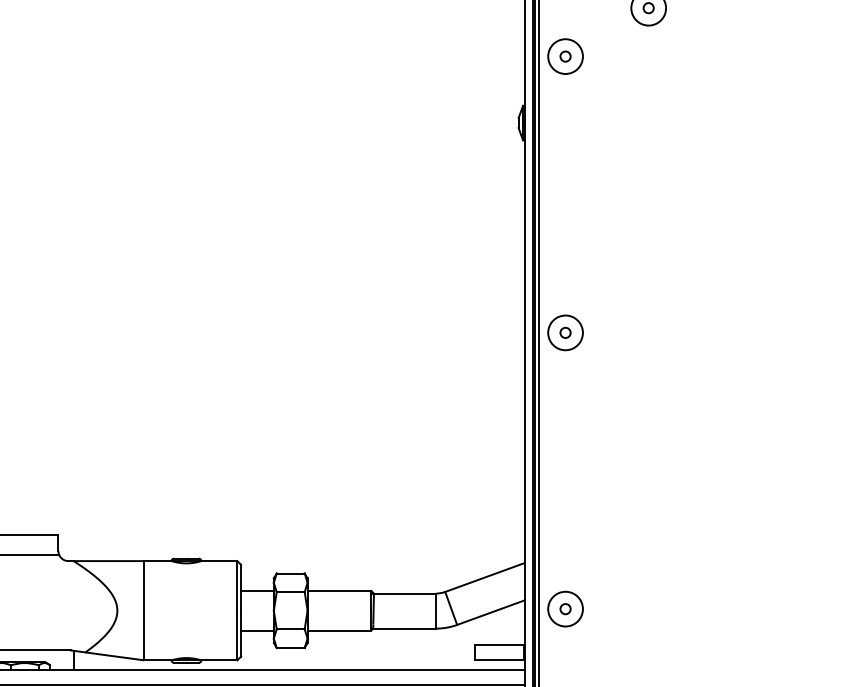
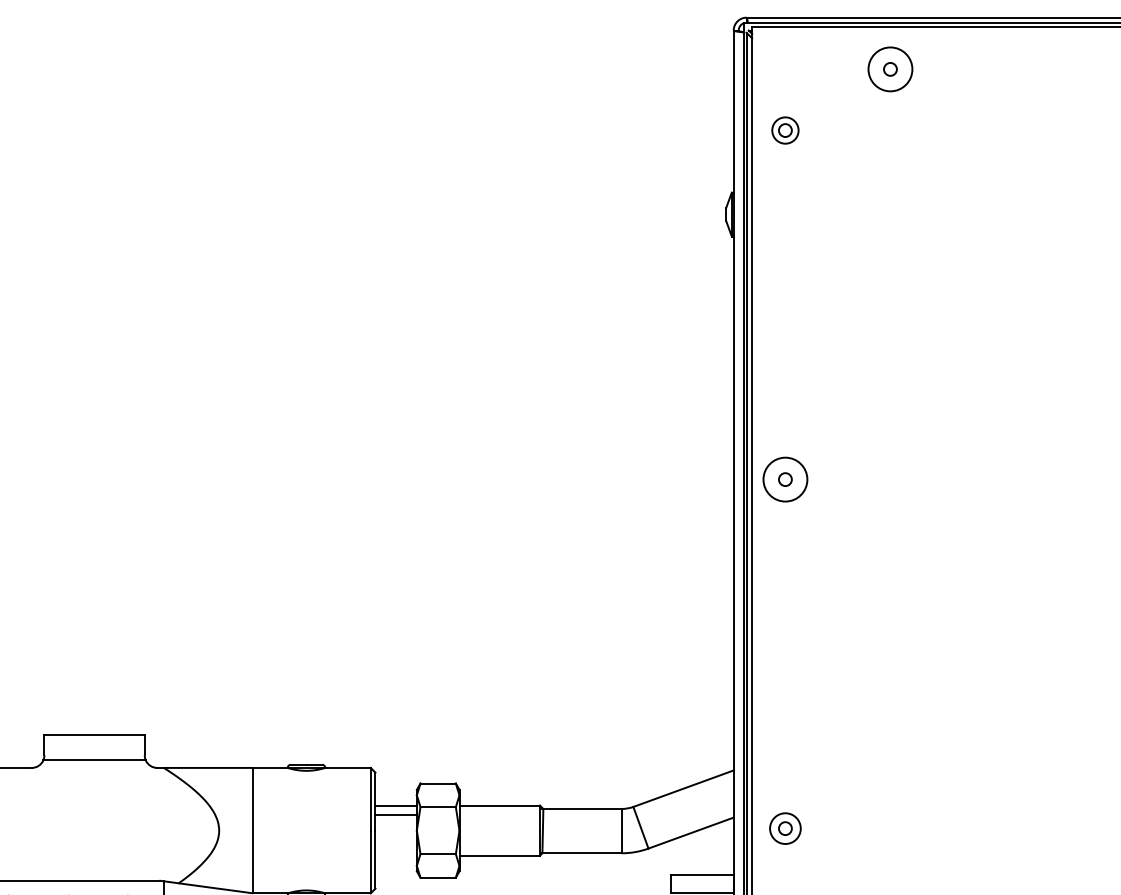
circle: (565, 56) -> (785, 130), size x0.6
circle: (565, 609) -> (785, 828), size x0.7
line: (256, 630) -> (395, 814), moved

